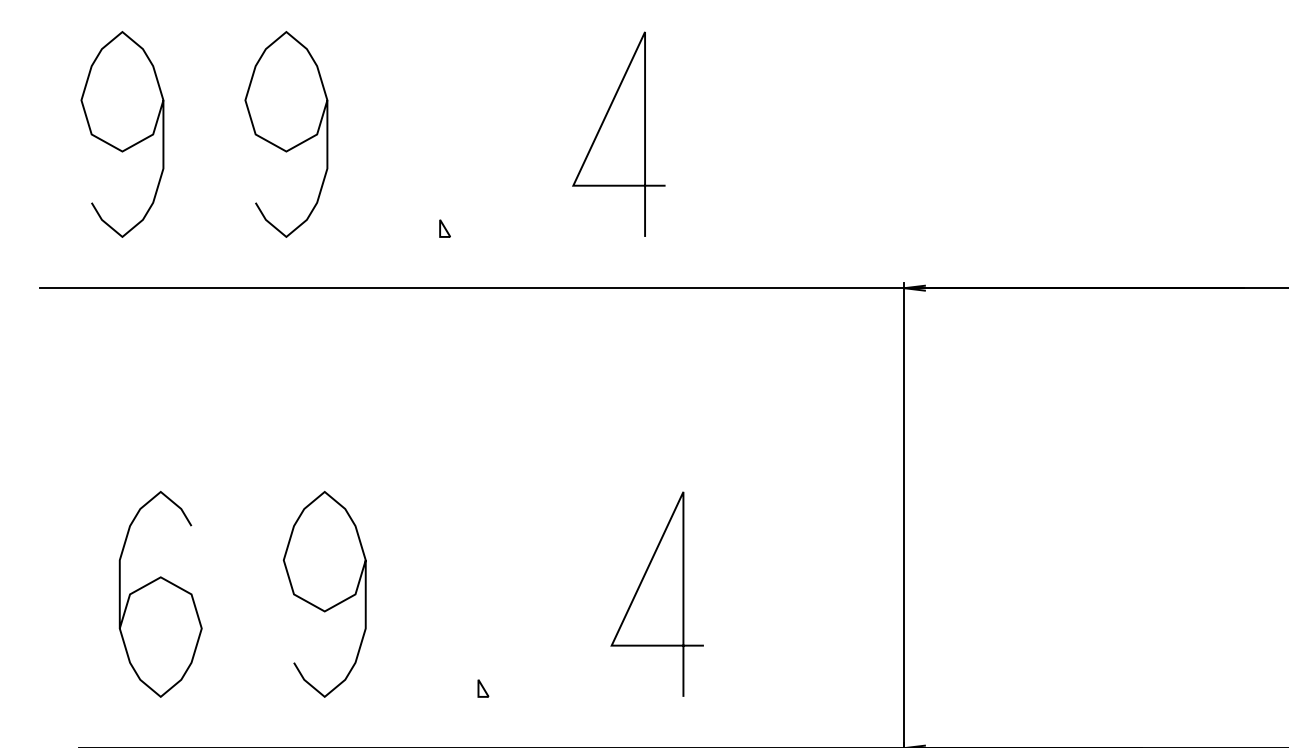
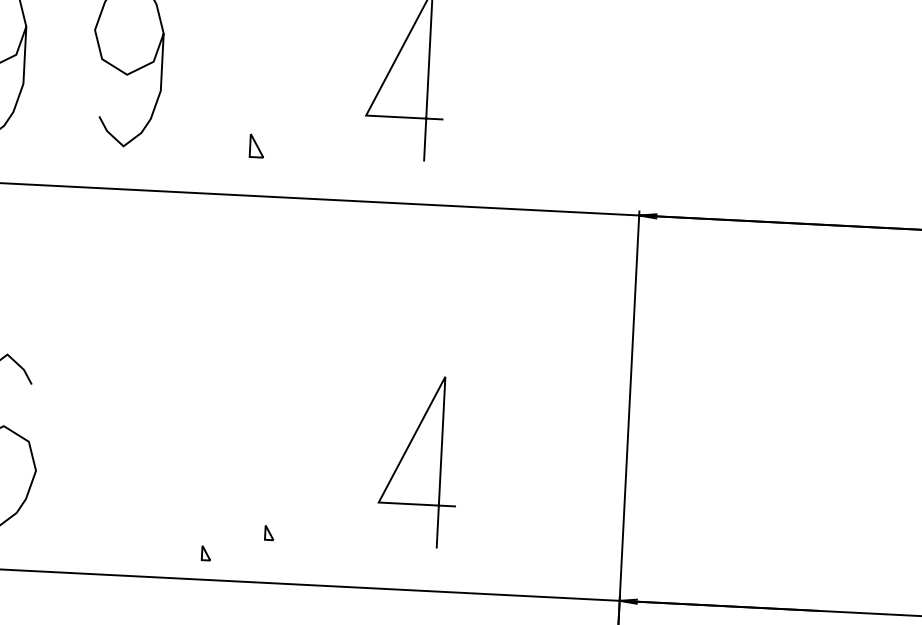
part: (444, 228) -> (256, 145), size x1.6
curve: (318, 606) -> (134, 457), removed
part: (409, 716) -> (206, 553), added

